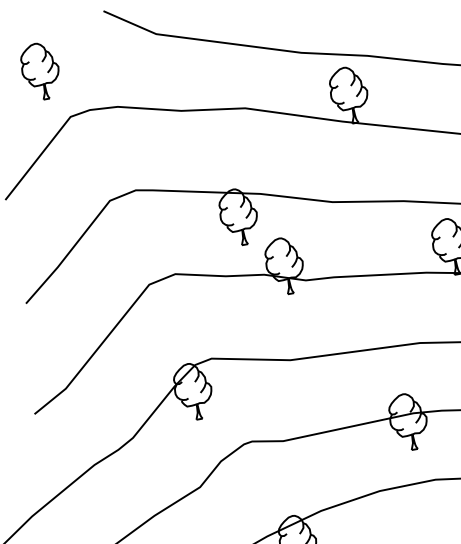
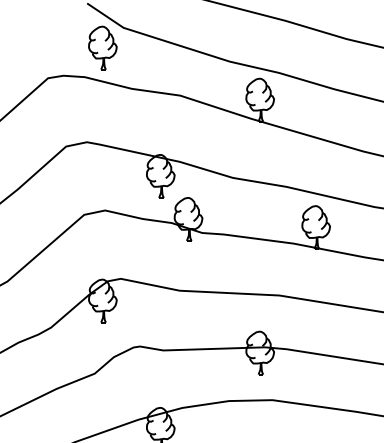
part: (40, 70) -> (102, 47), moved

